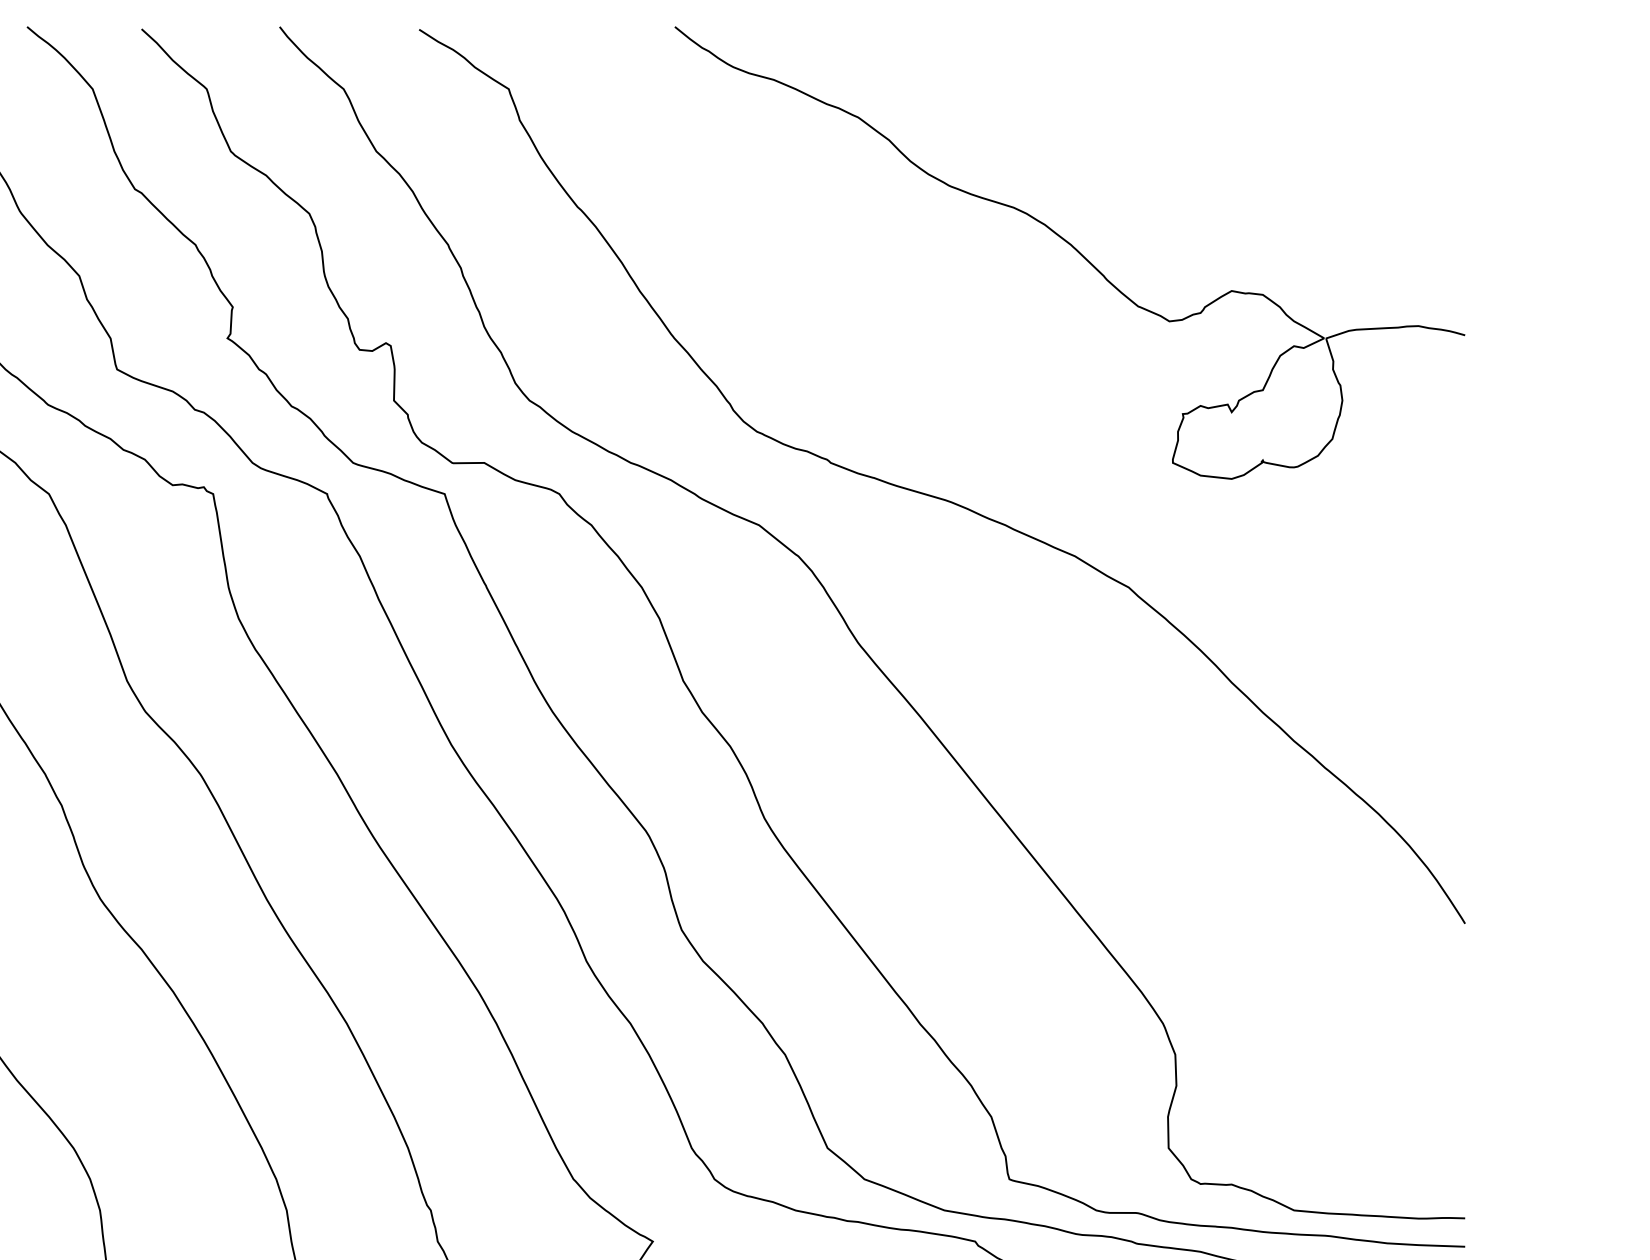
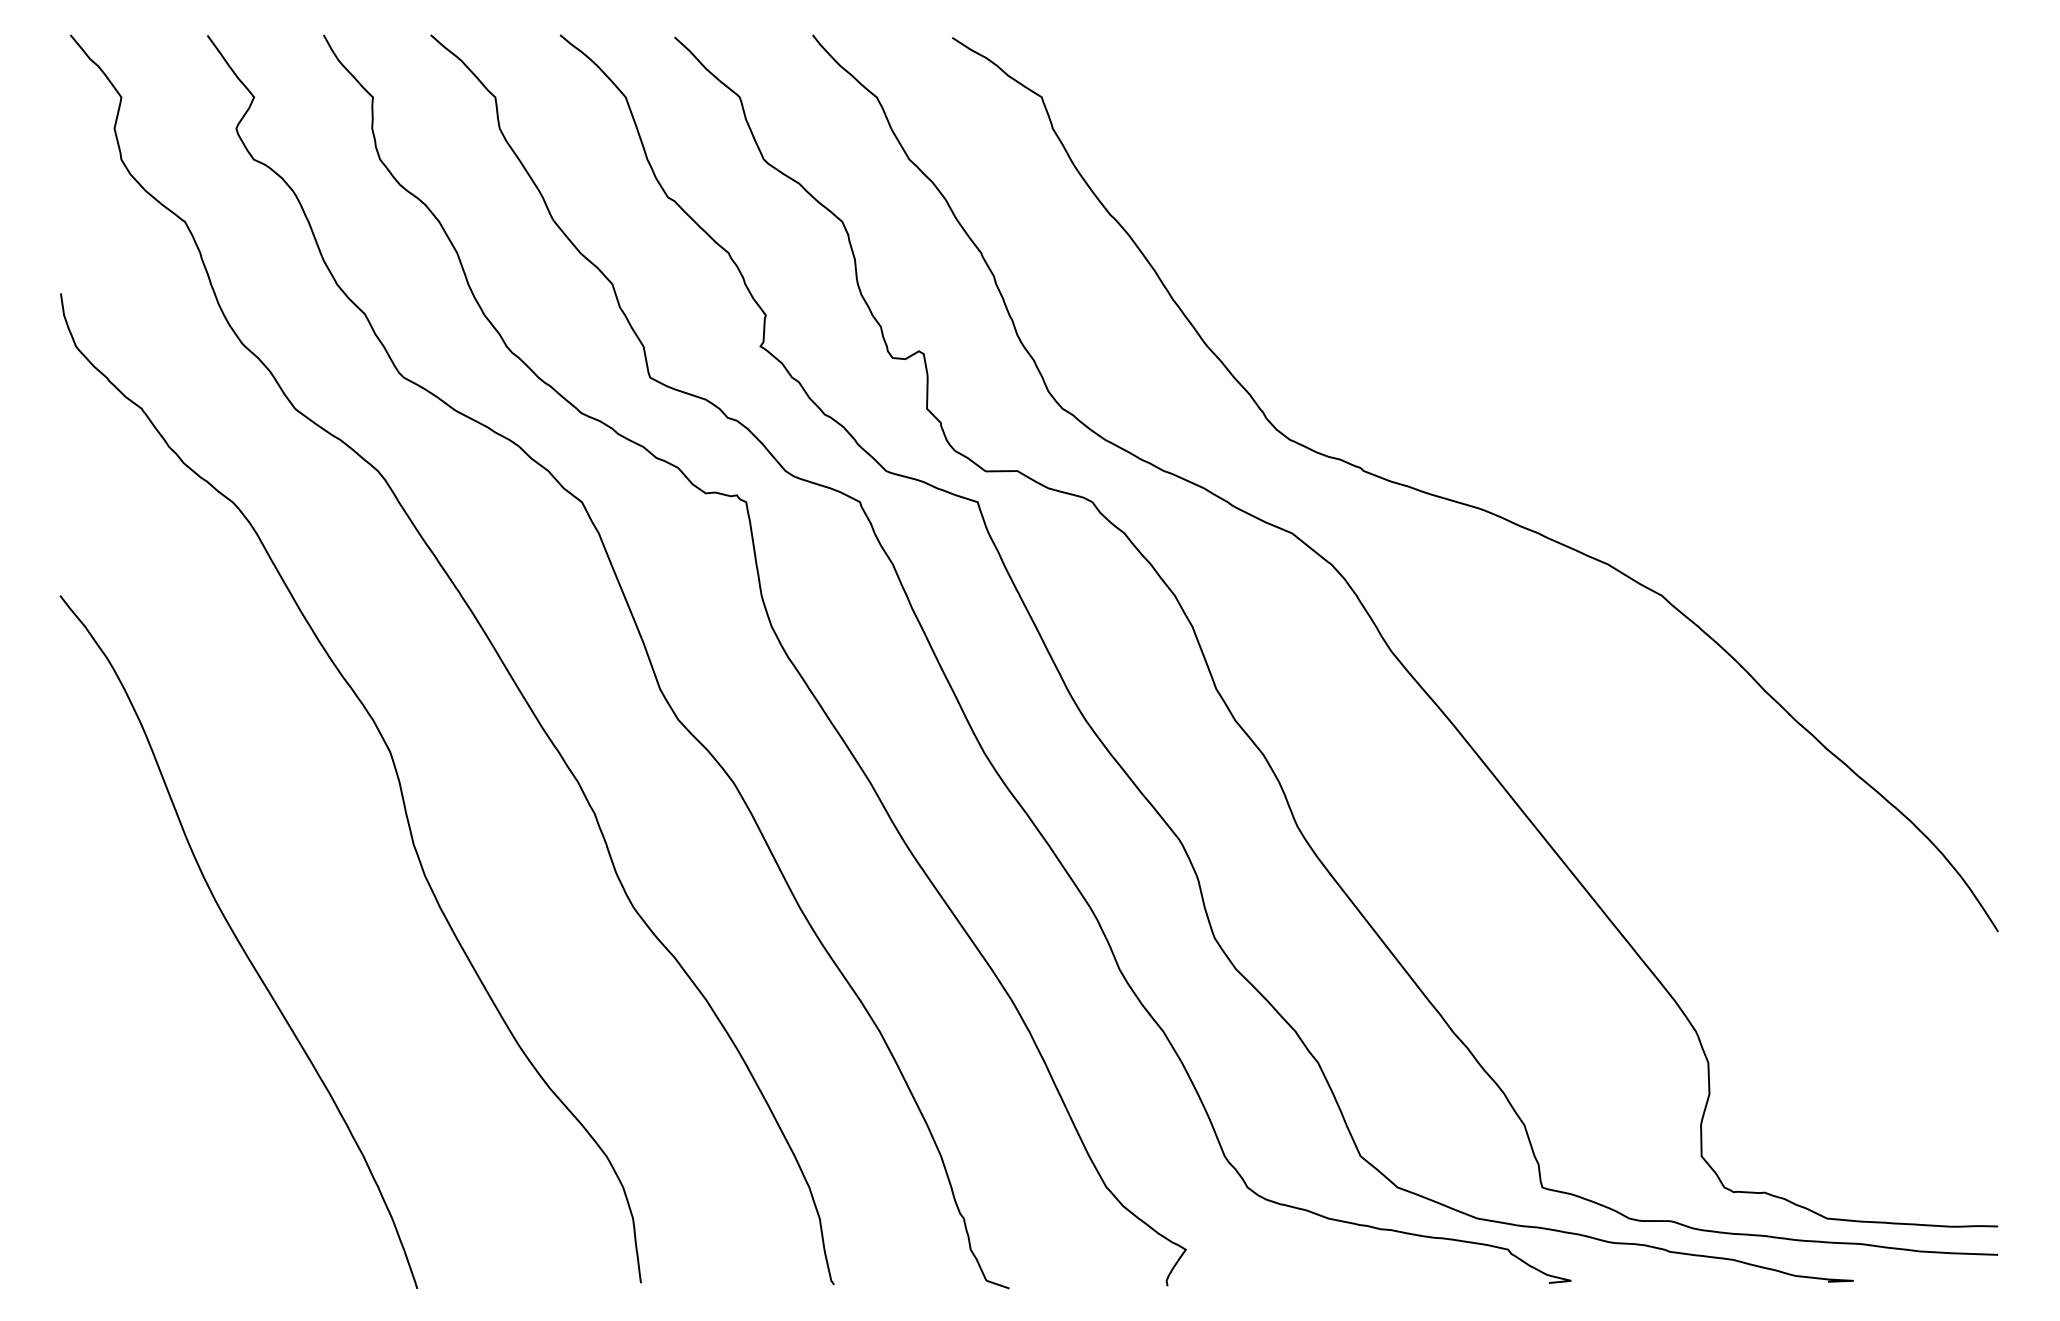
curve: (1073, 248) -> (1606, 256), removed

